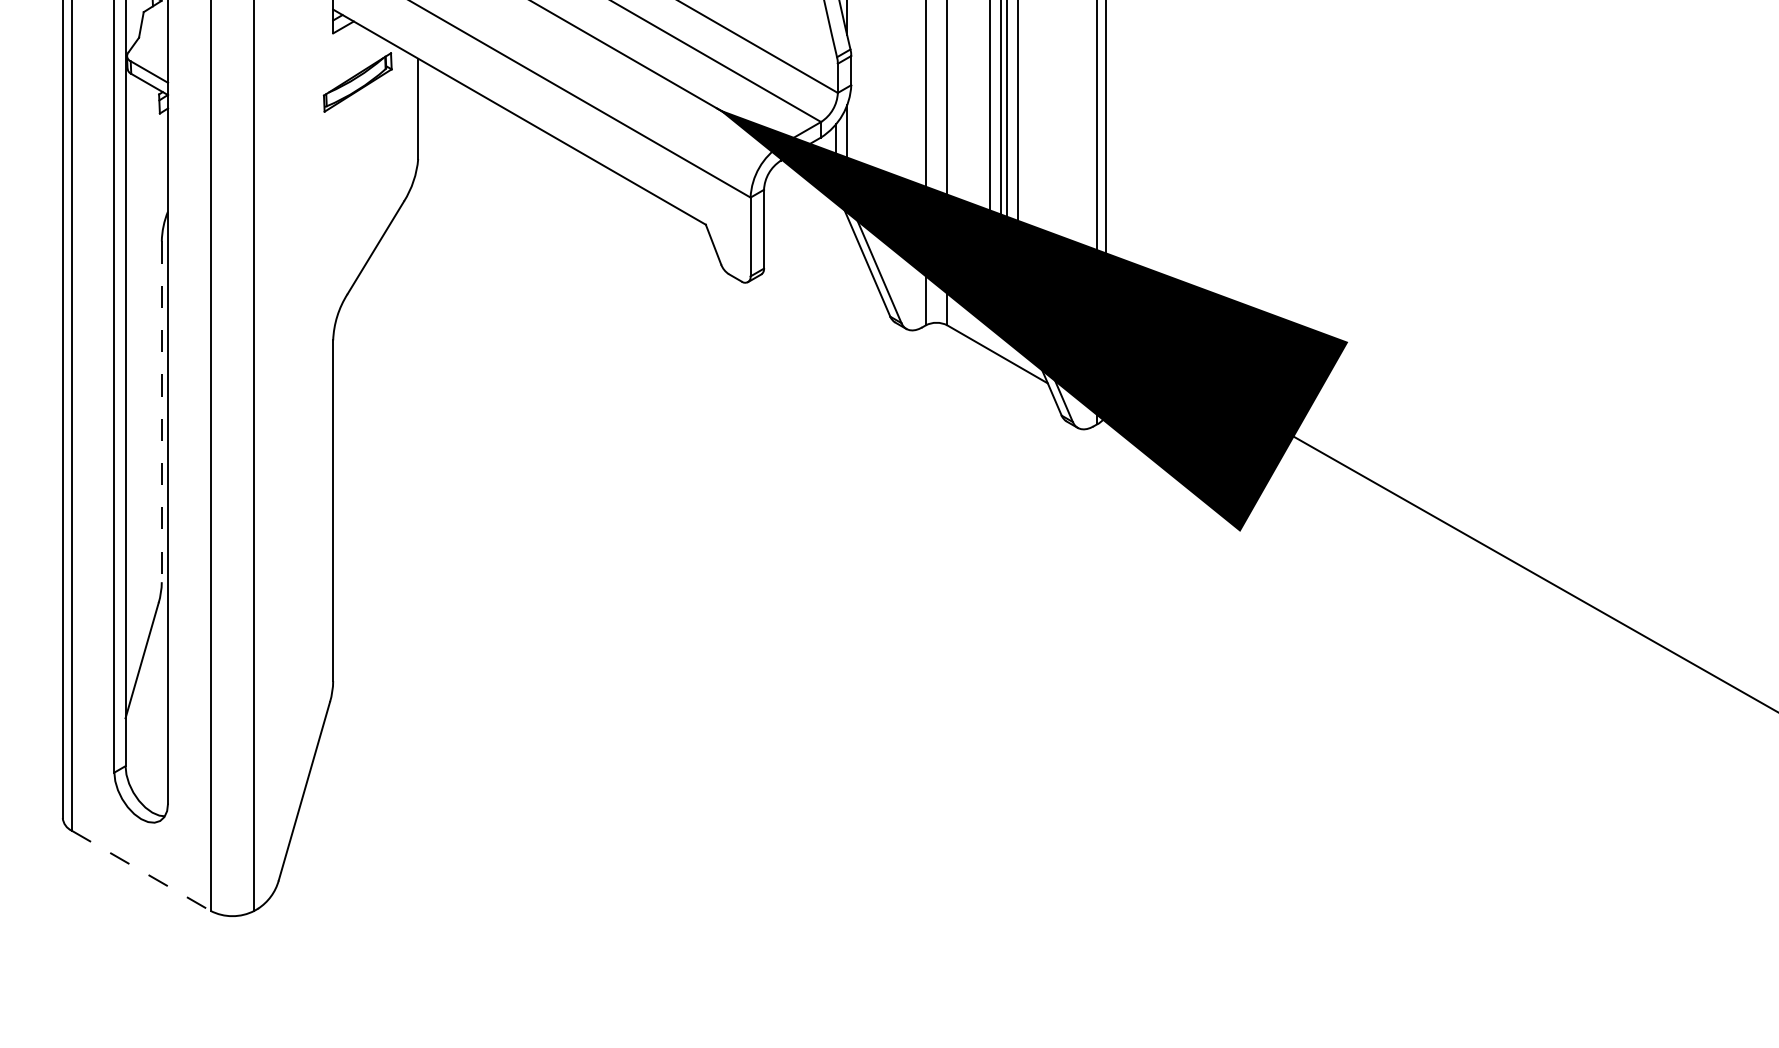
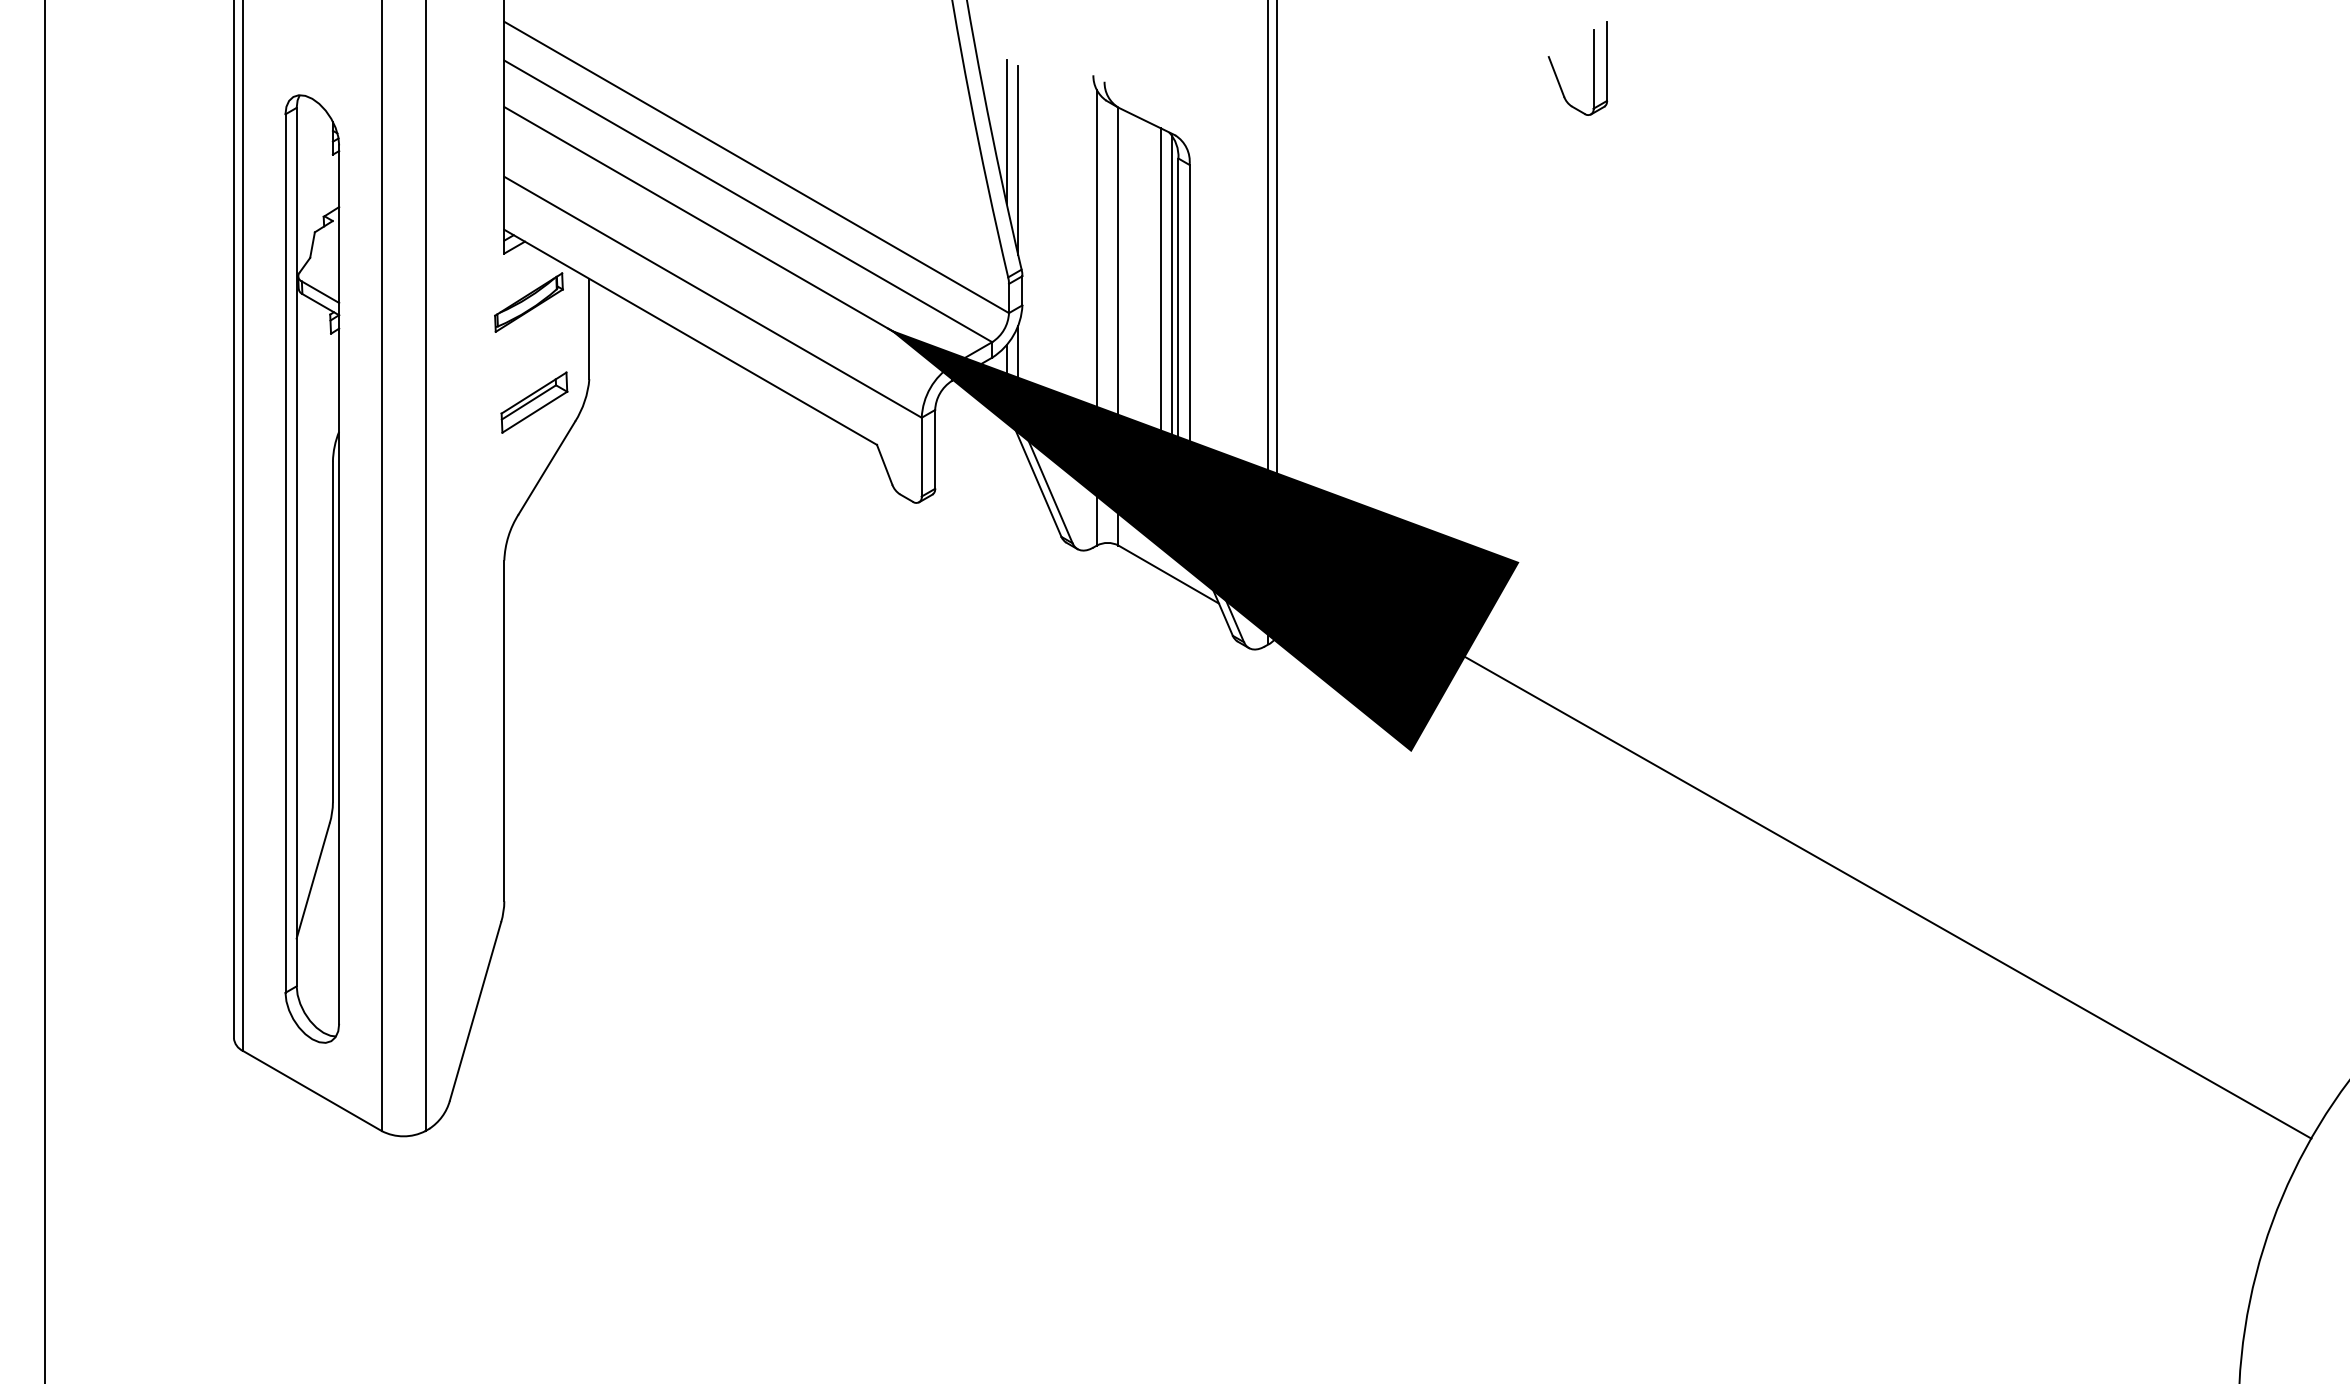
part: (363, 182) -> (534, 402), added
line: (161, 412) -> (332, 632), dashed -> solid
line: (141, 871) -> (312, 1091), dashed -> solid

